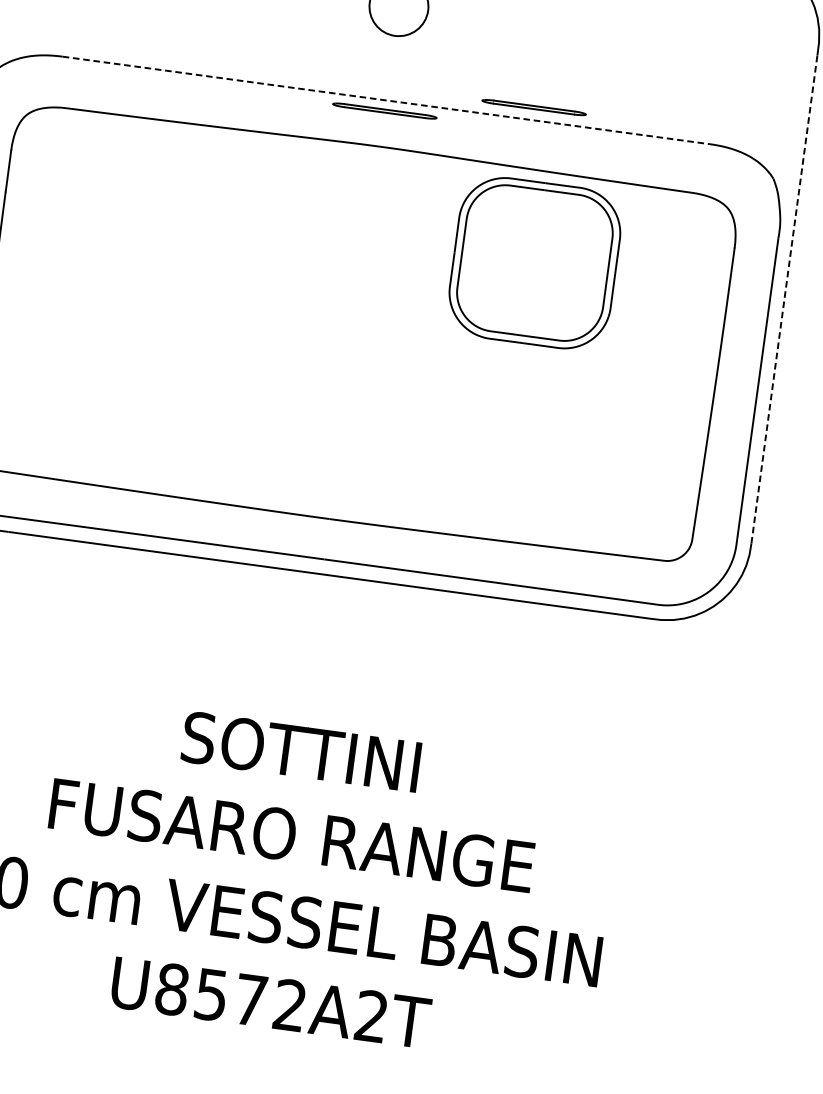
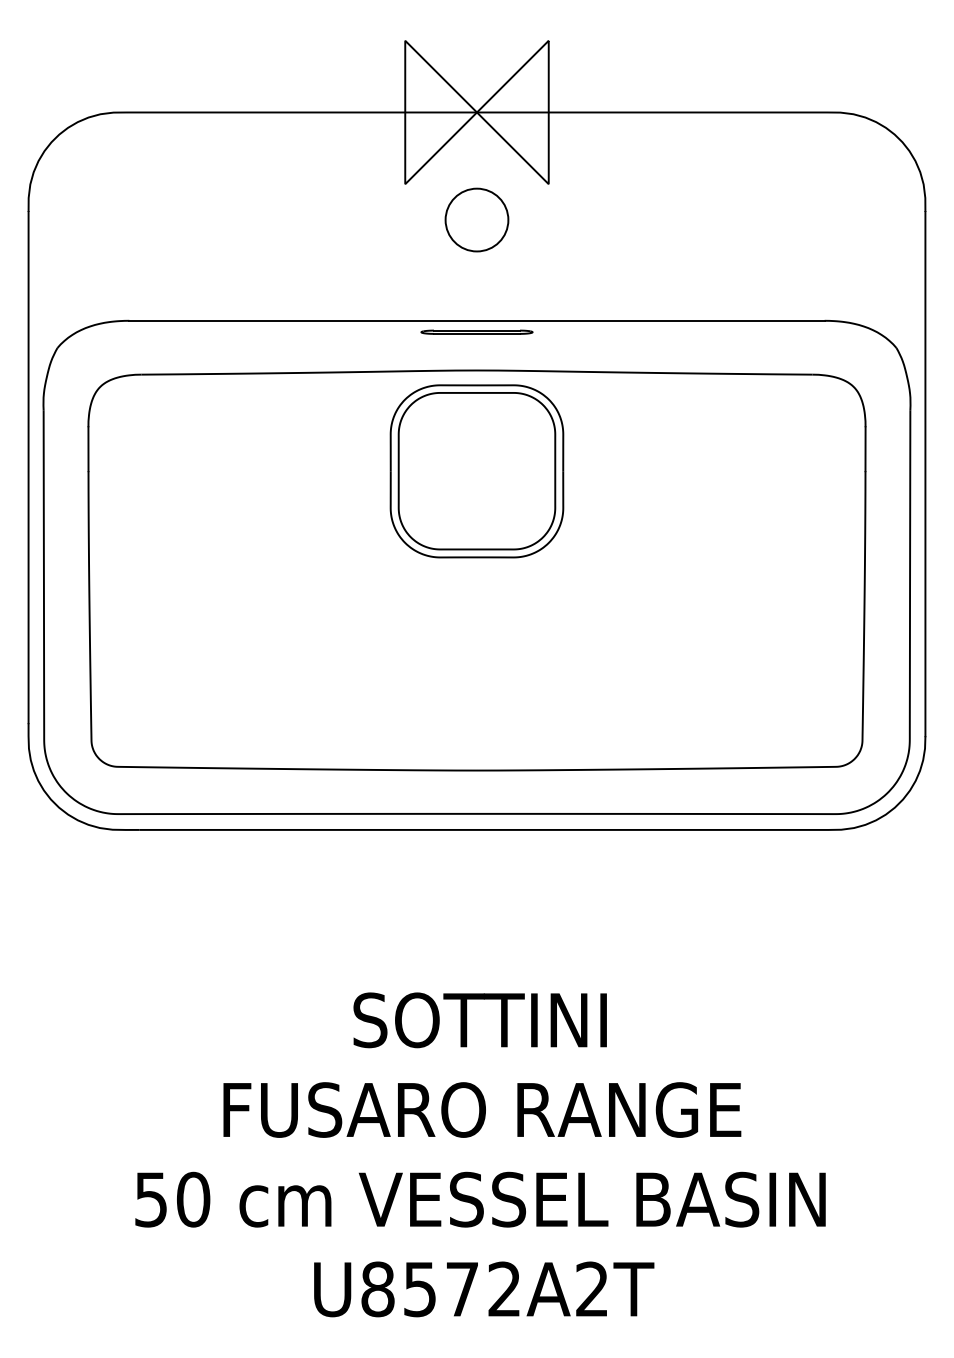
line: (386, 100) -> (477, 320), dashed -> solid
part: (533, 106) -> (633, 306), removed
part: (534, 263) -> (476, 471), moved
line: (784, 299) -> (925, 473), dashed -> solid

